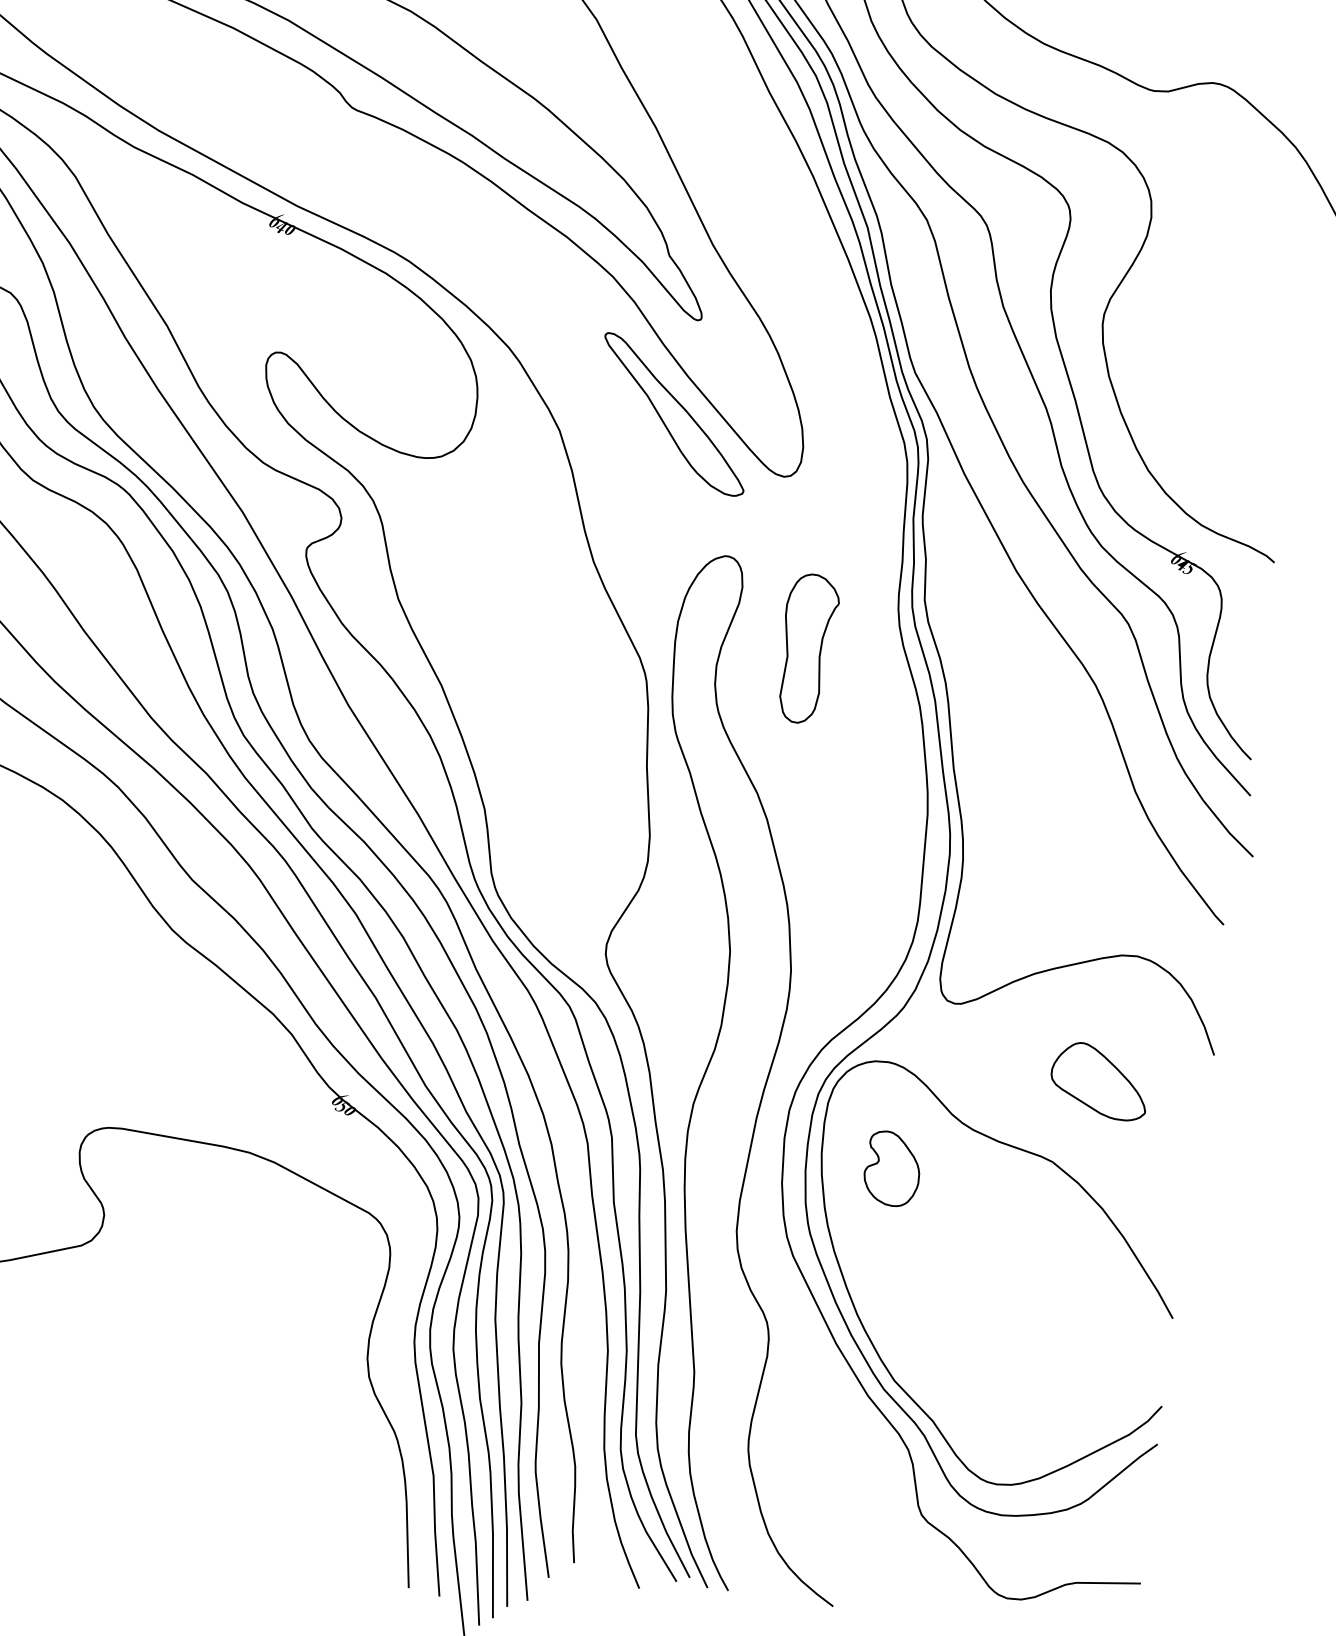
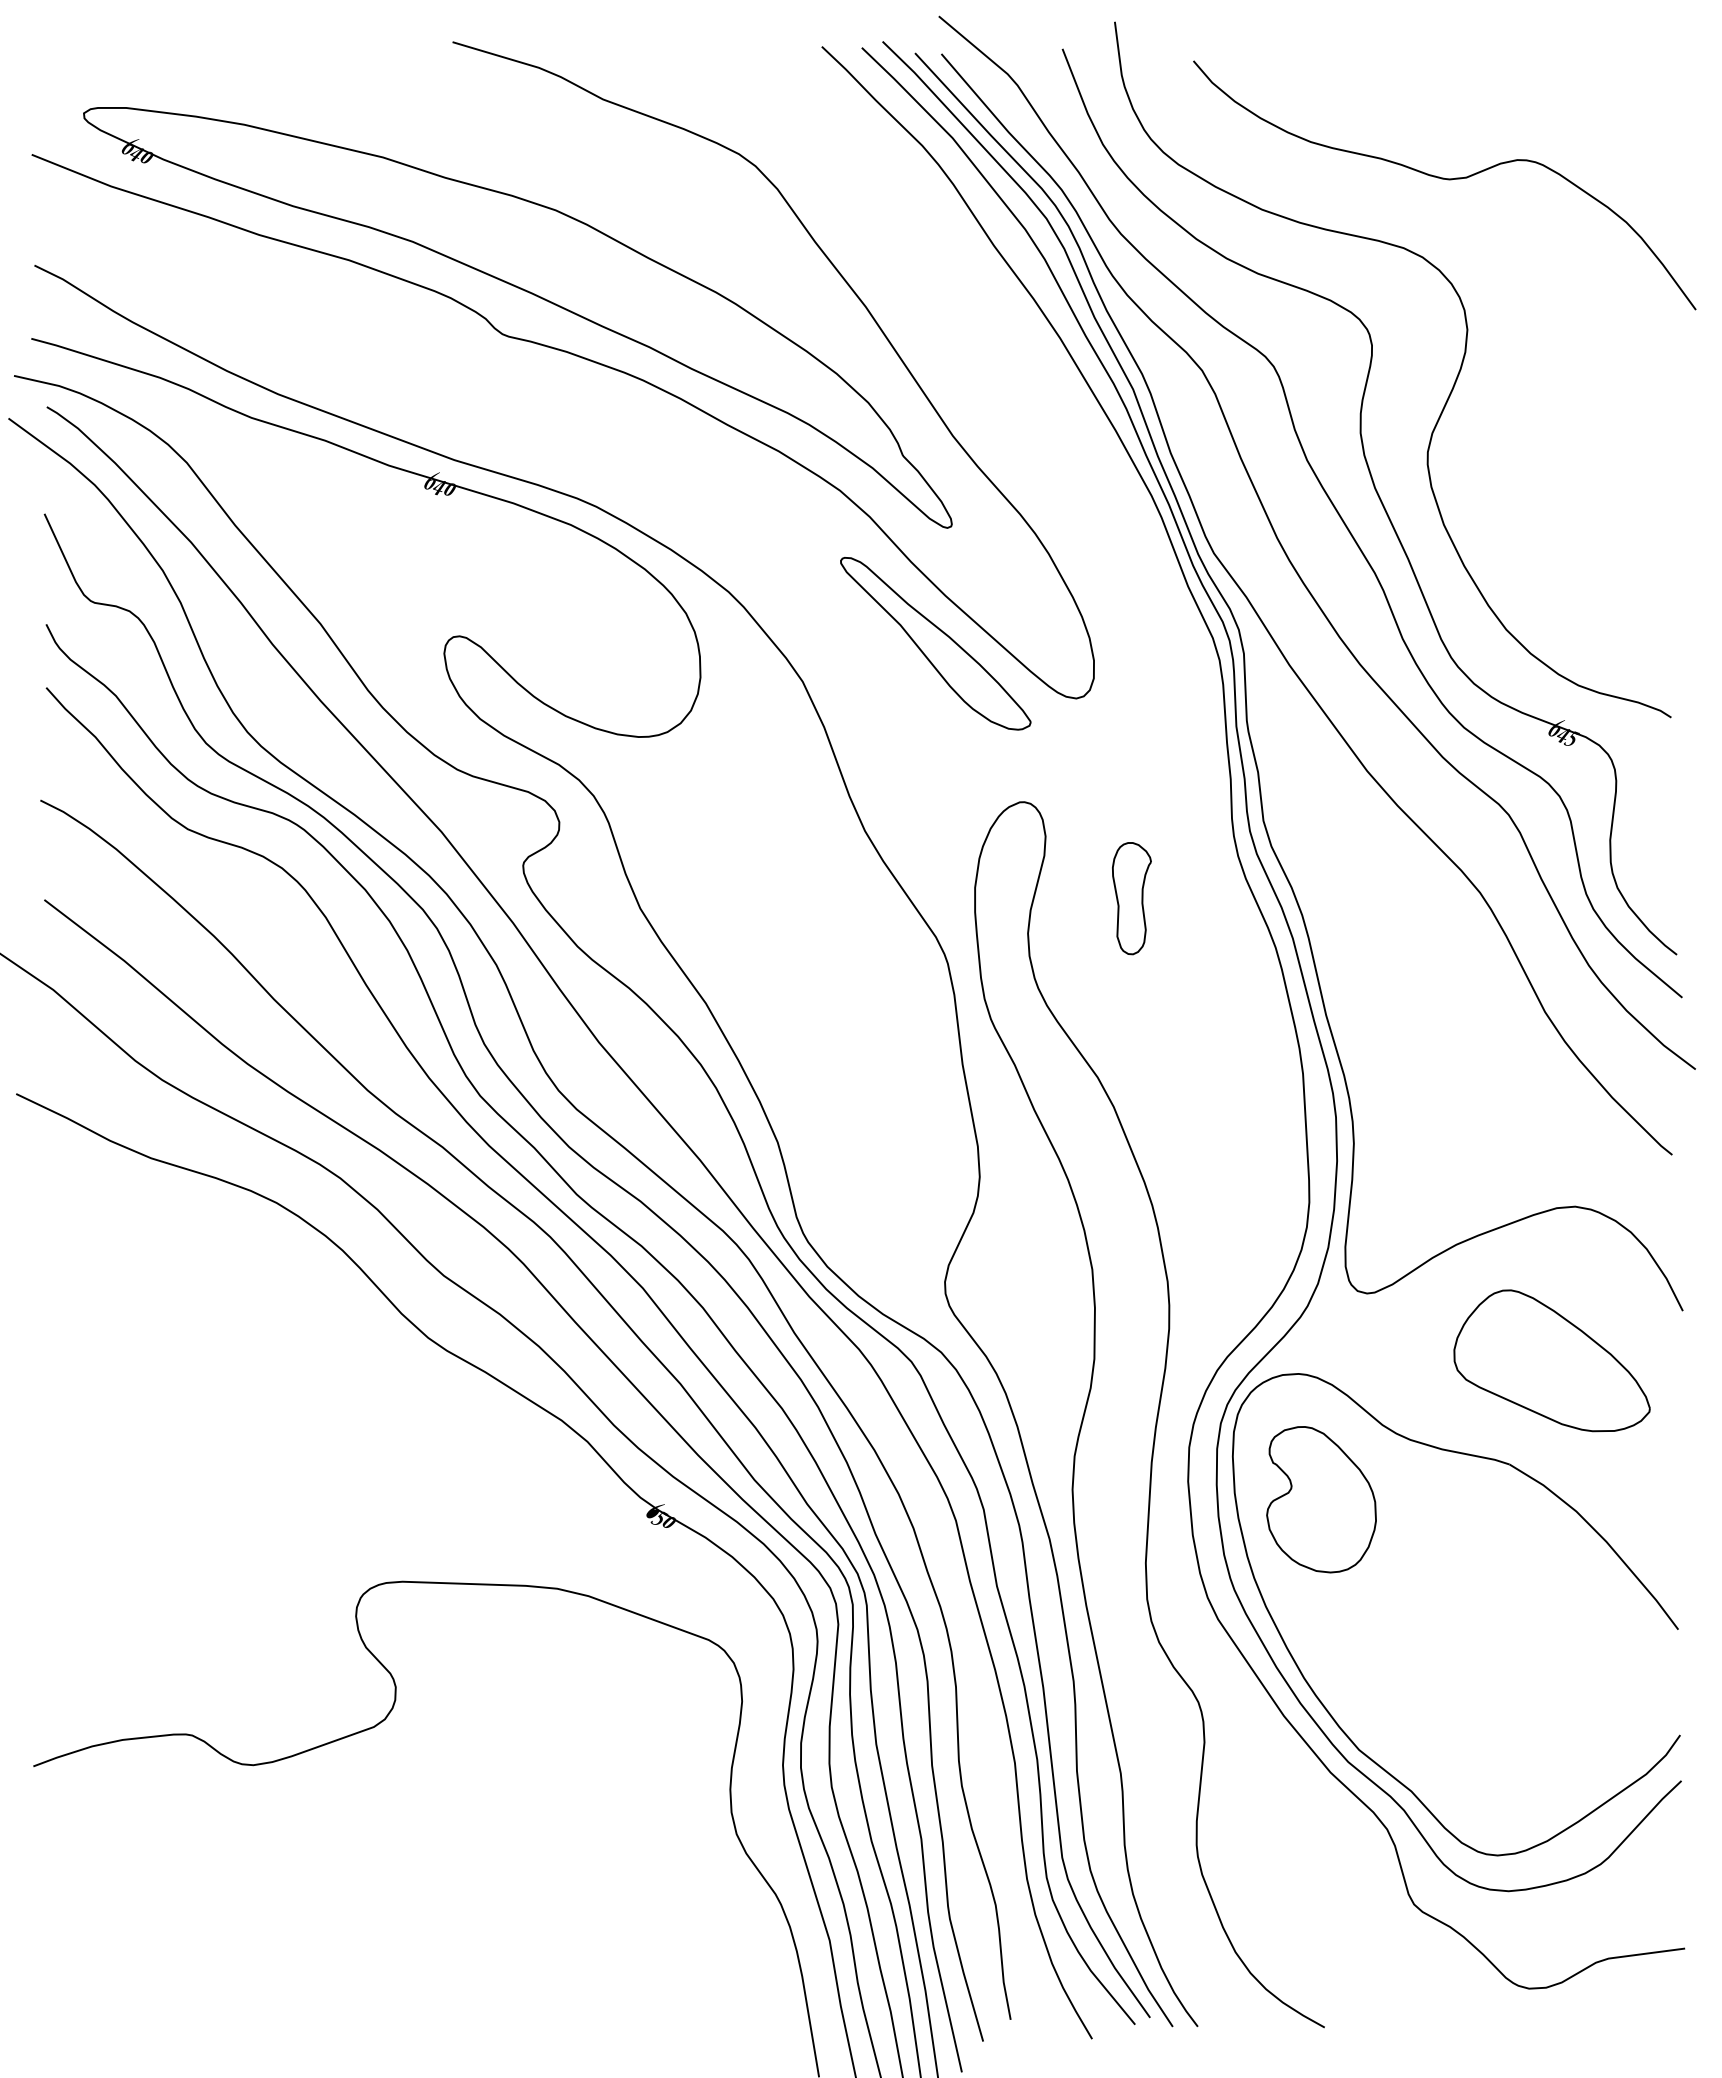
part: (806, 648) -> (1131, 898), size x0.62
part: (1099, 1080) -> (1551, 1360), size x1.67
part: (892, 1168) -> (1321, 1499), size x1.67

